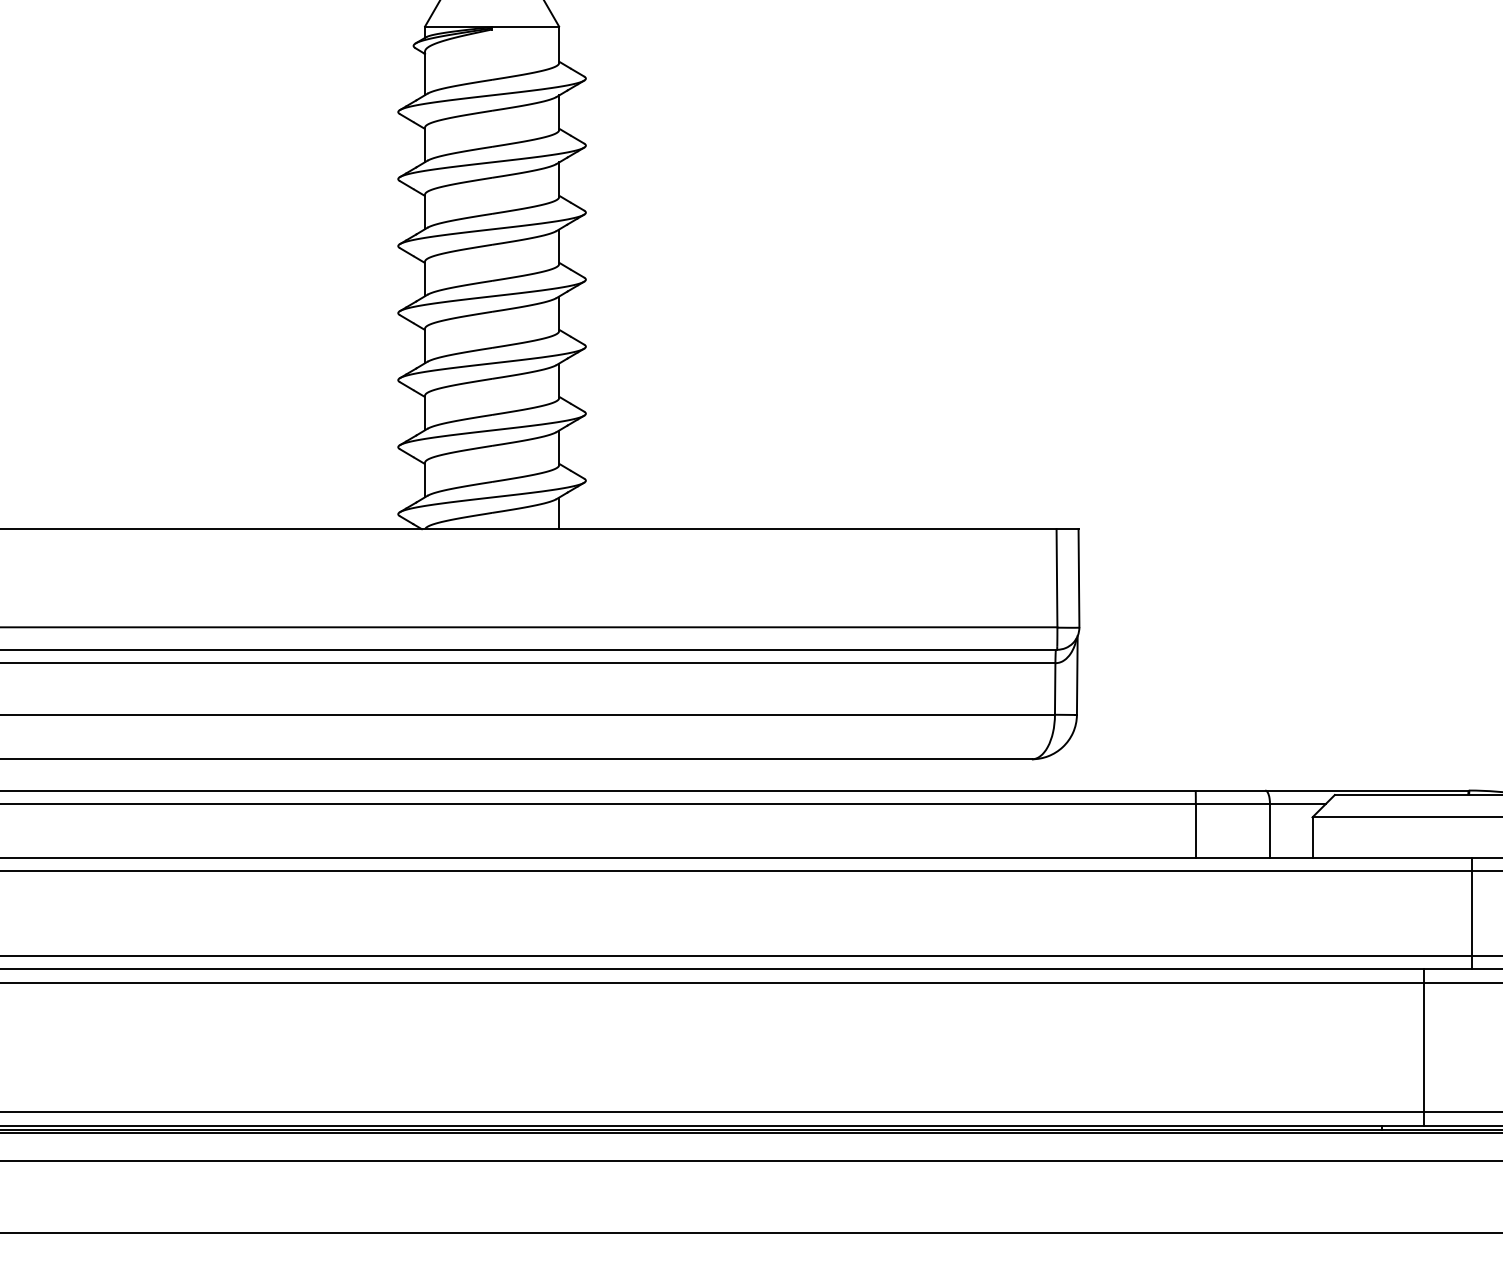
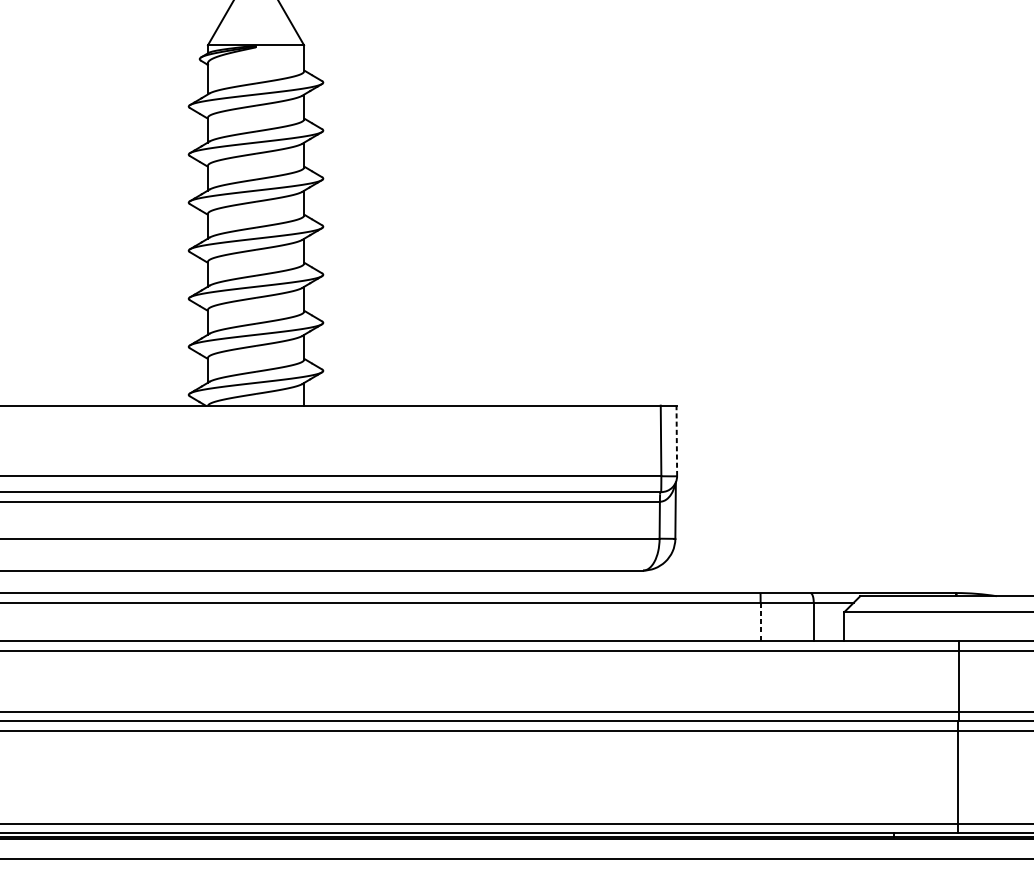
line: (1078, 577) -> (676, 440), solid -> dashed
line: (1195, 830) -> (760, 621), solid -> dashed
line: (1424, 1047) -> (958, 777), moved

